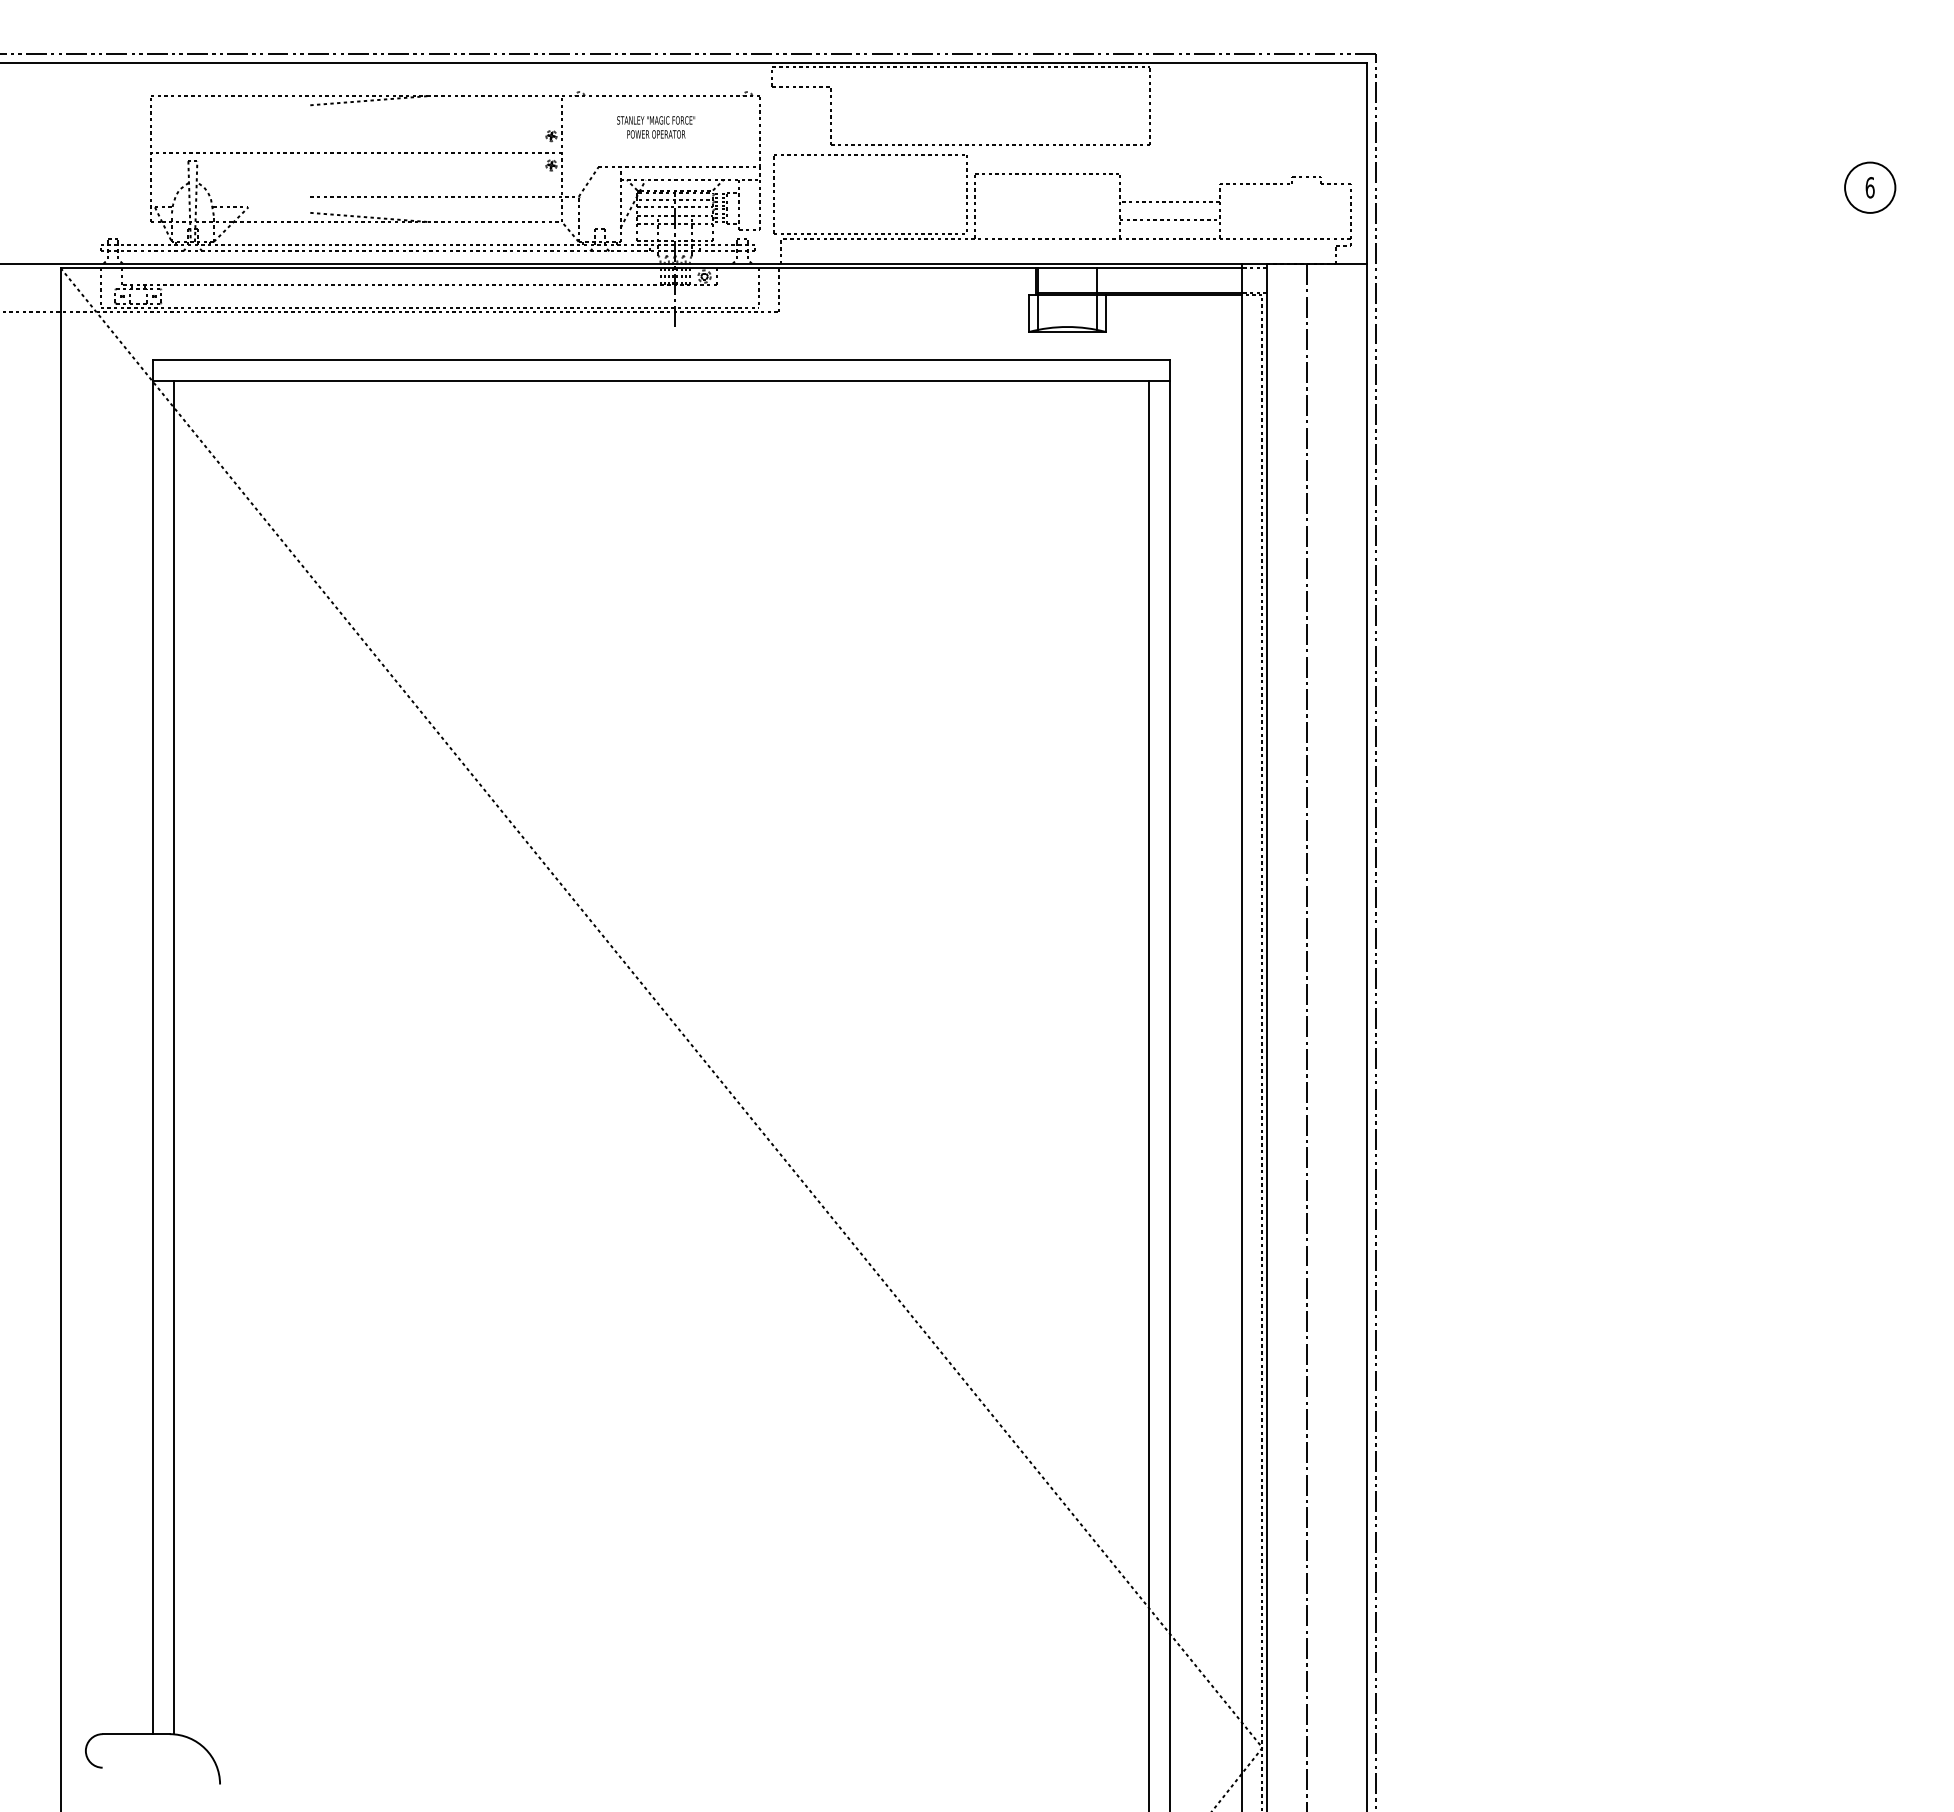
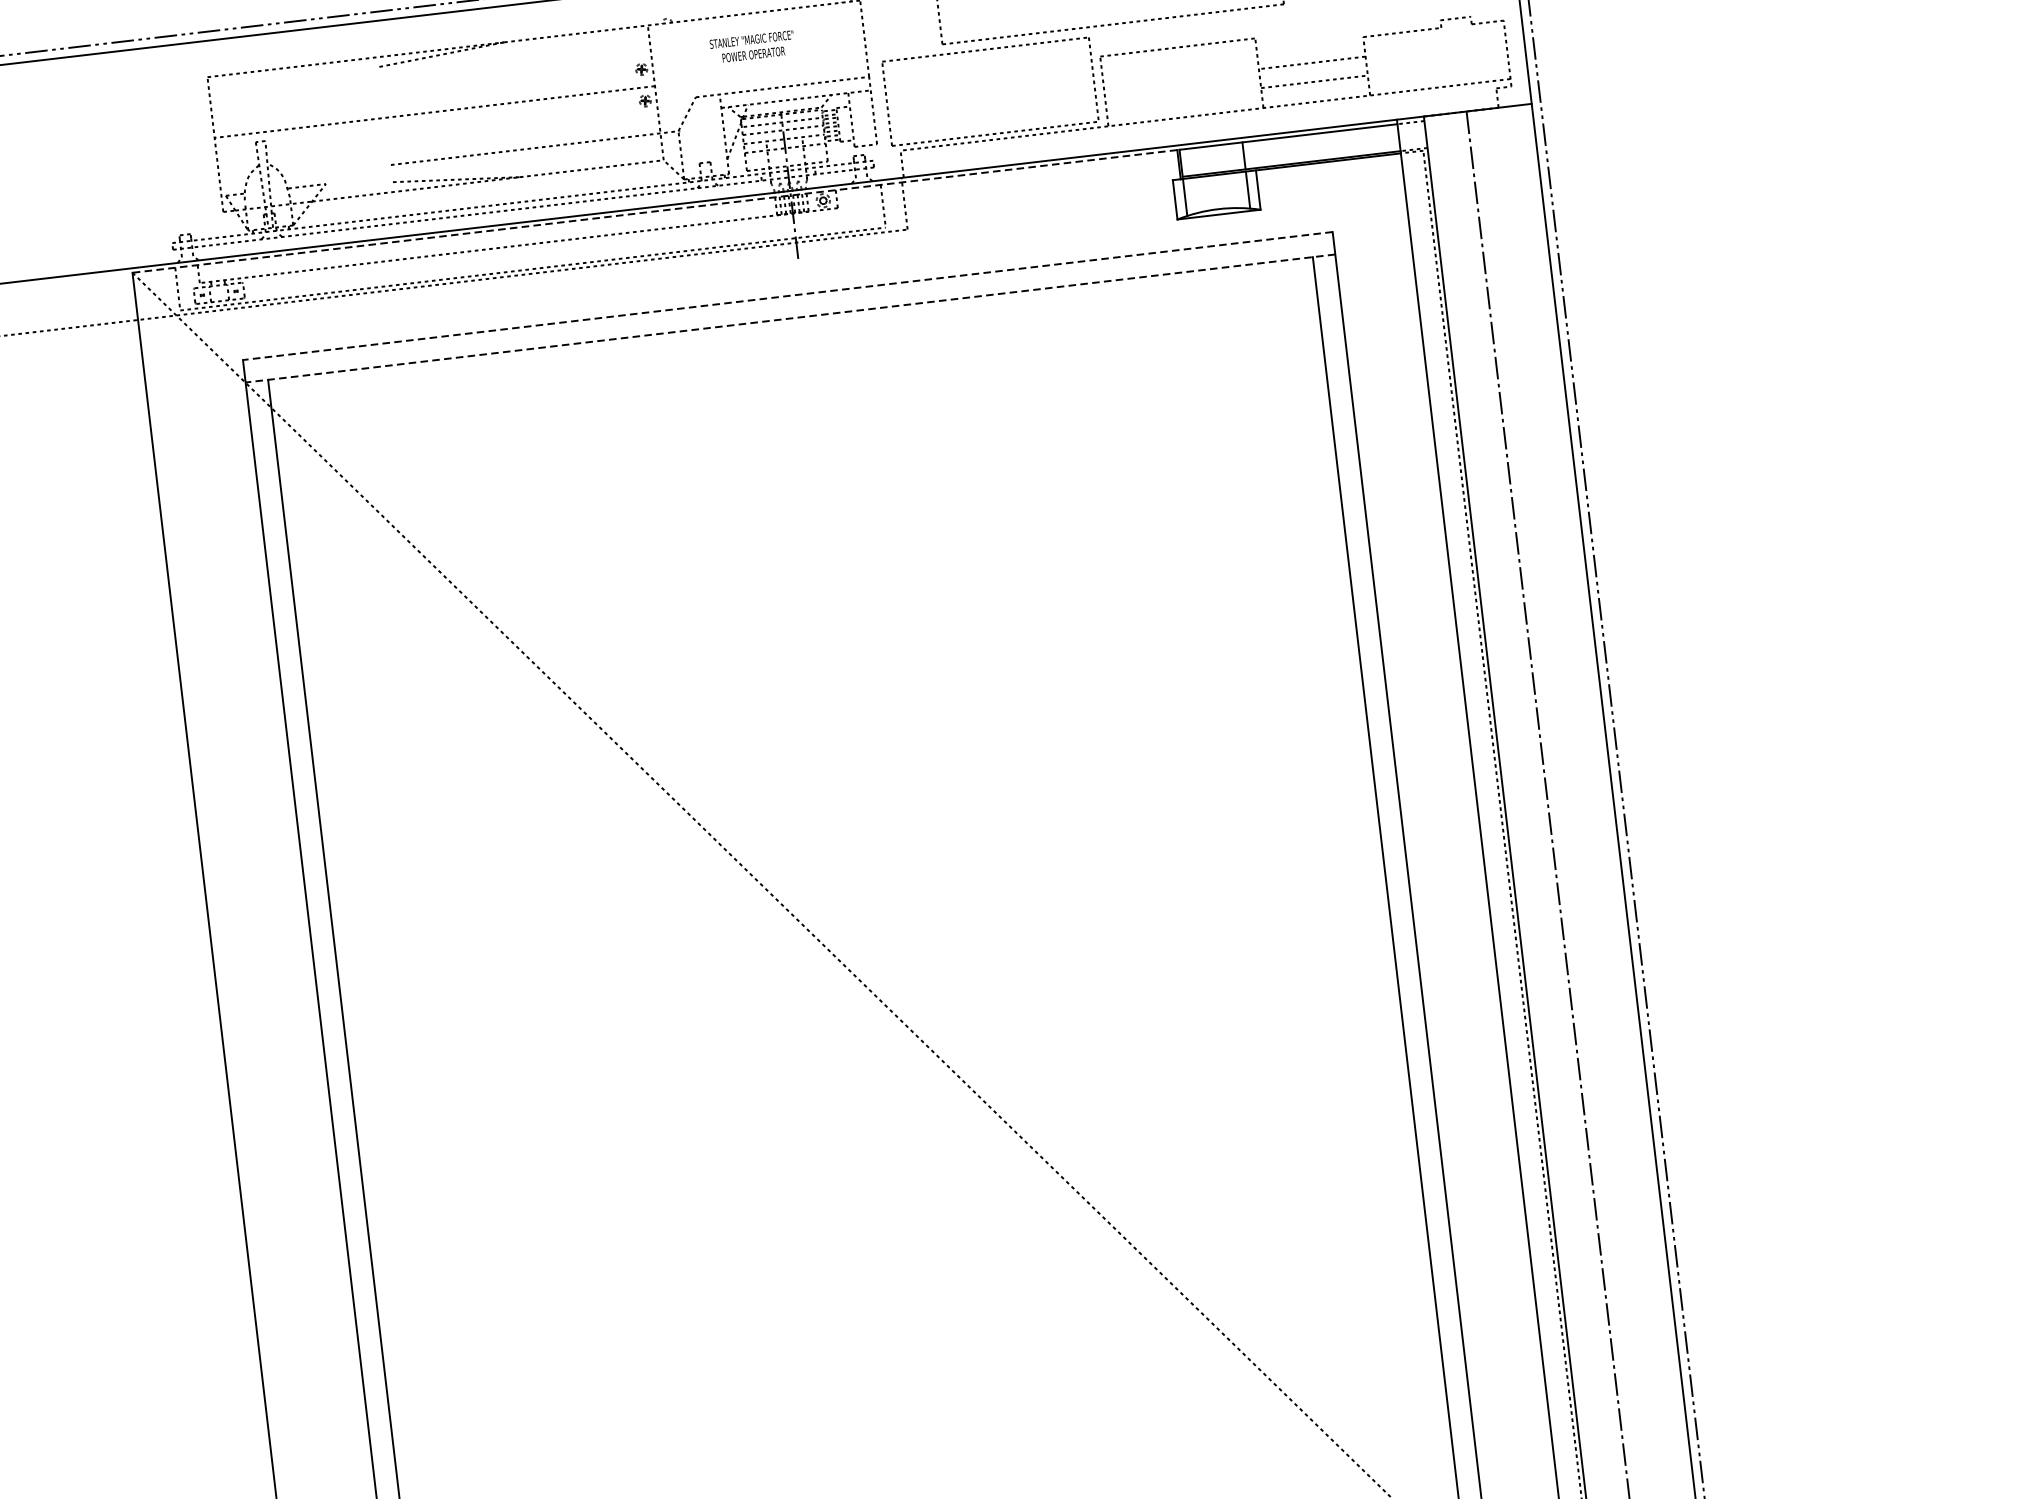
line: (548, 268) -> (655, 211), solid -> dashed
line: (661, 360) -> (787, 296), solid -> dashed
line: (661, 381) -> (790, 318), solid -> dashed

